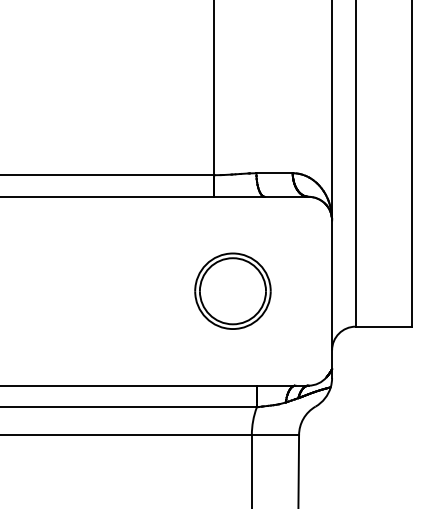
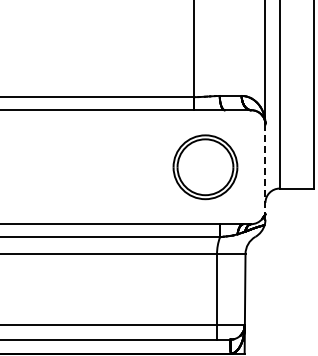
part: (232, 290) -> (205, 166), size x1.4
line: (332, 295) -> (265, 169), solid -> dashed

